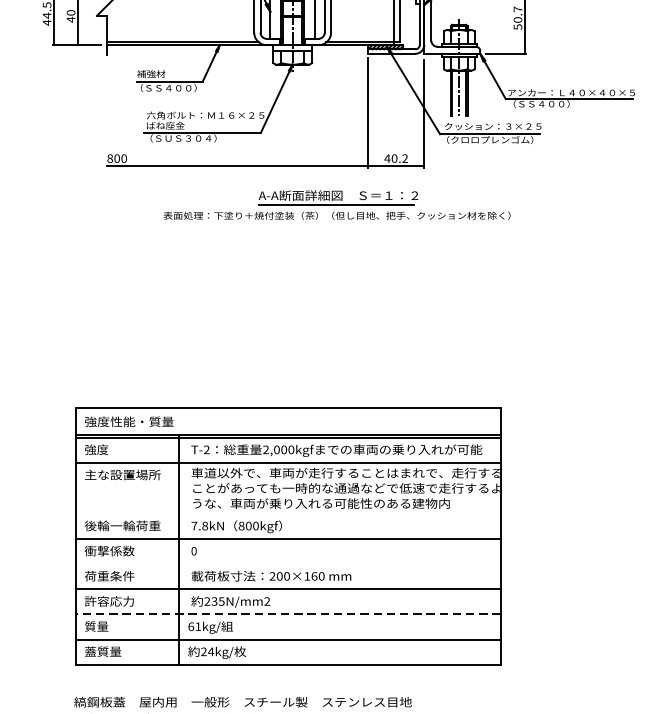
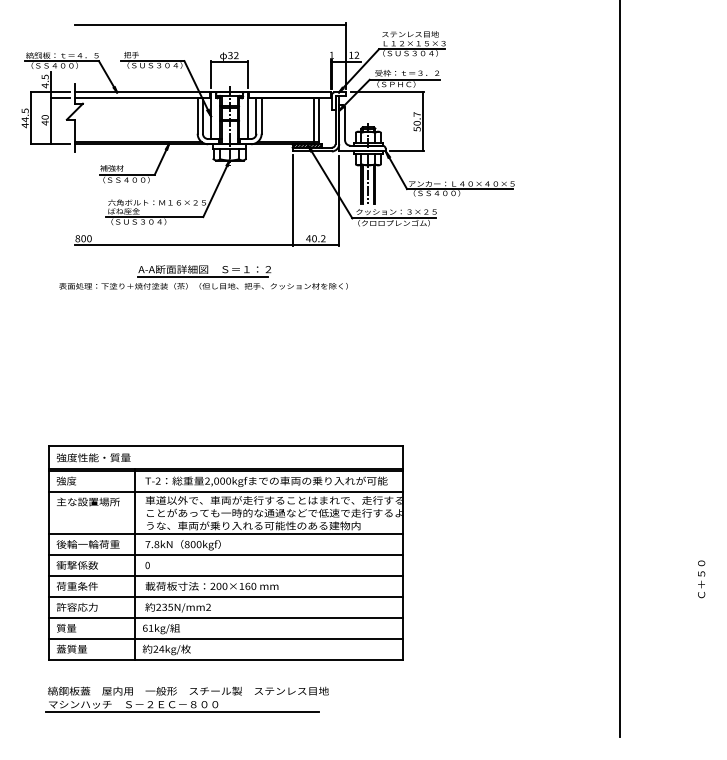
part: (336, 205) -> (203, 277), moved
line: (287, 513) -> (225, 534), added
line: (287, 564) -> (225, 576), added
line: (288, 614) -> (226, 618), dashed -> solid

